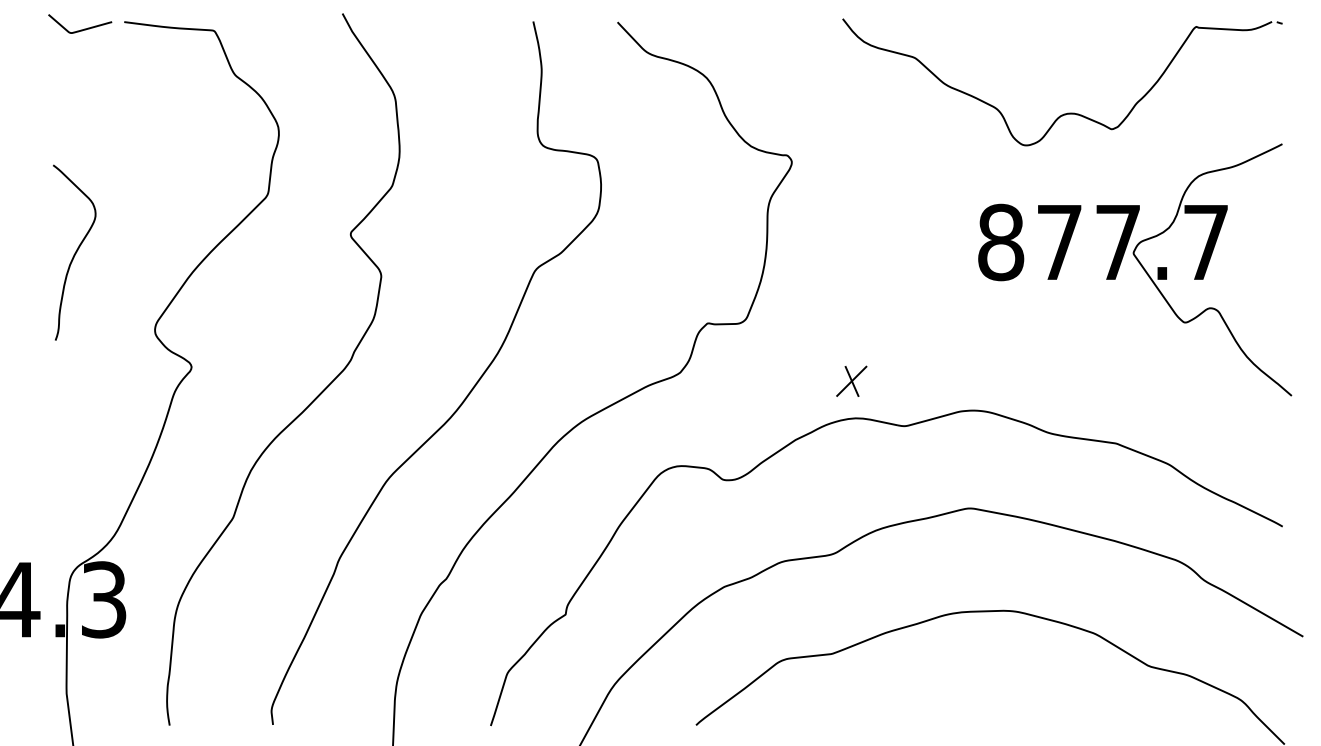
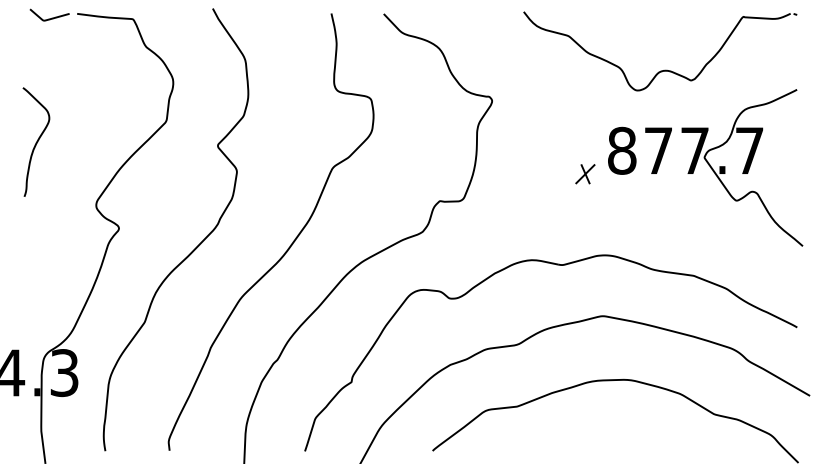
curve: (74, 251) -> (36, 141), moved
part: (851, 381) -> (585, 174), moved

